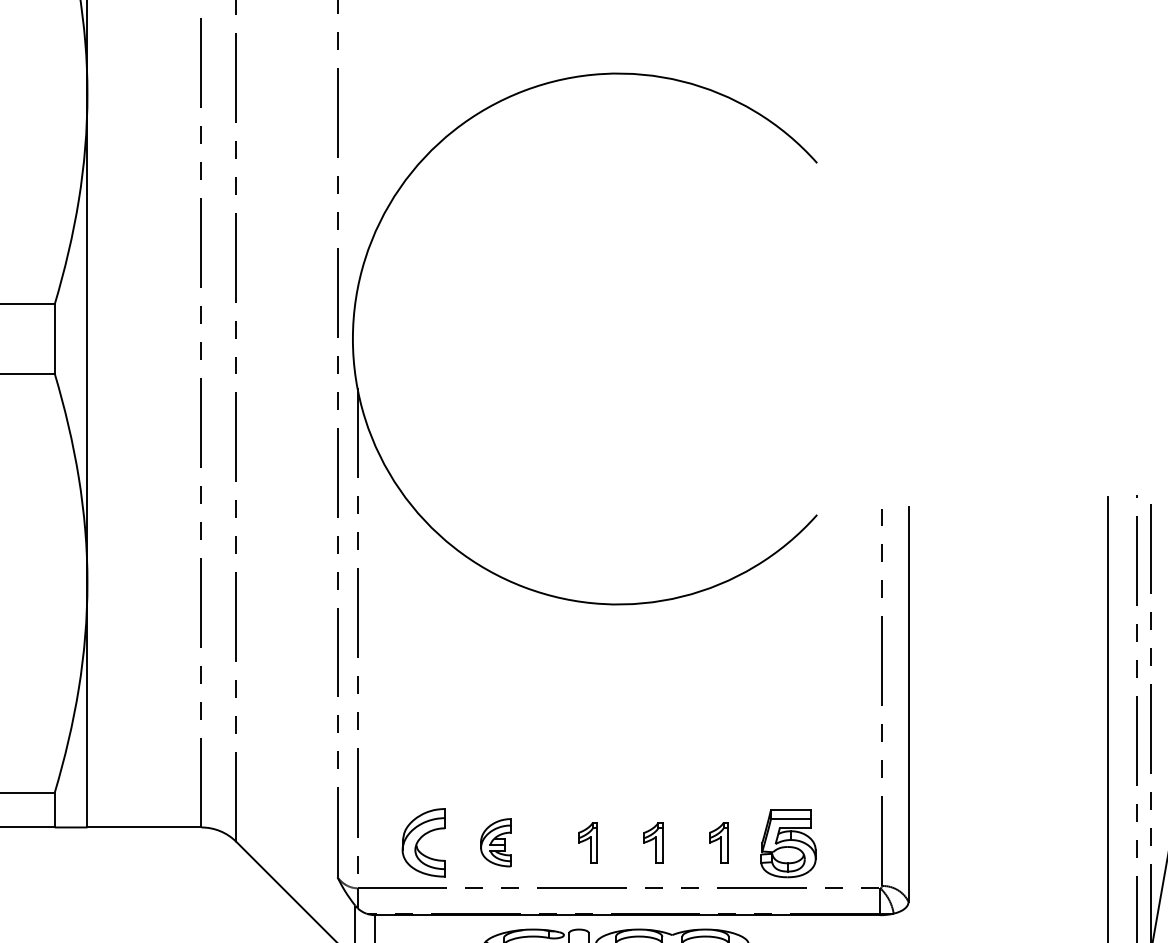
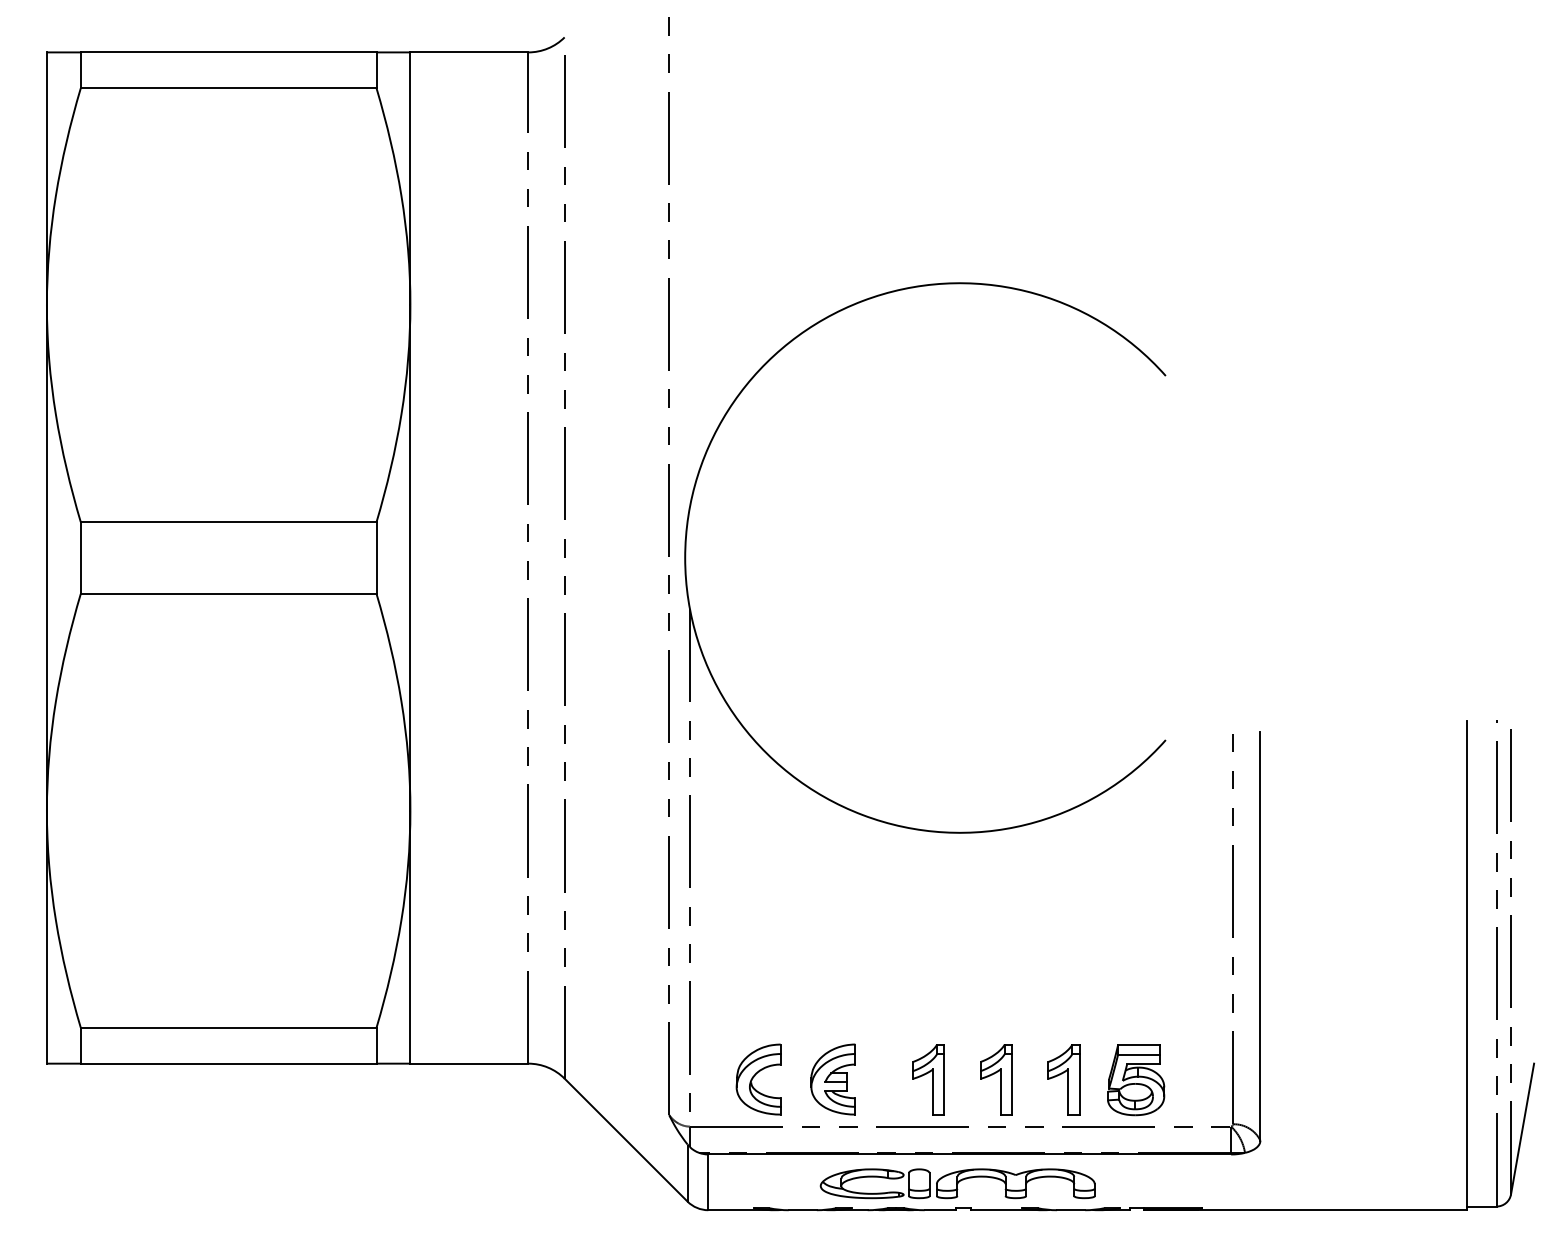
part: (495, 842) -> (832, 1079), size x1.43
part: (587, 842) -> (928, 1079), size x1.67
part: (653, 842) -> (996, 1079), size x1.67
part: (718, 842) -> (1063, 1079), size x1.67

